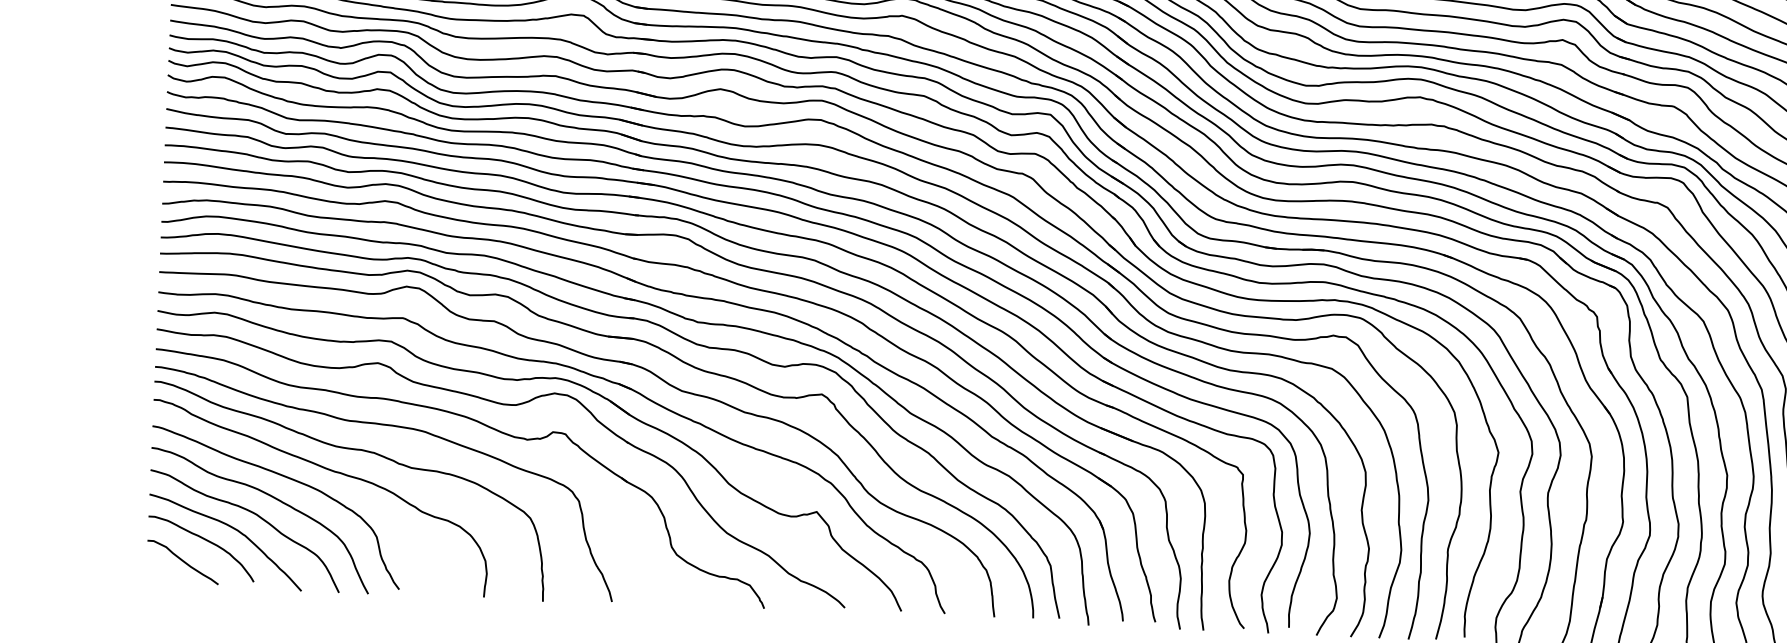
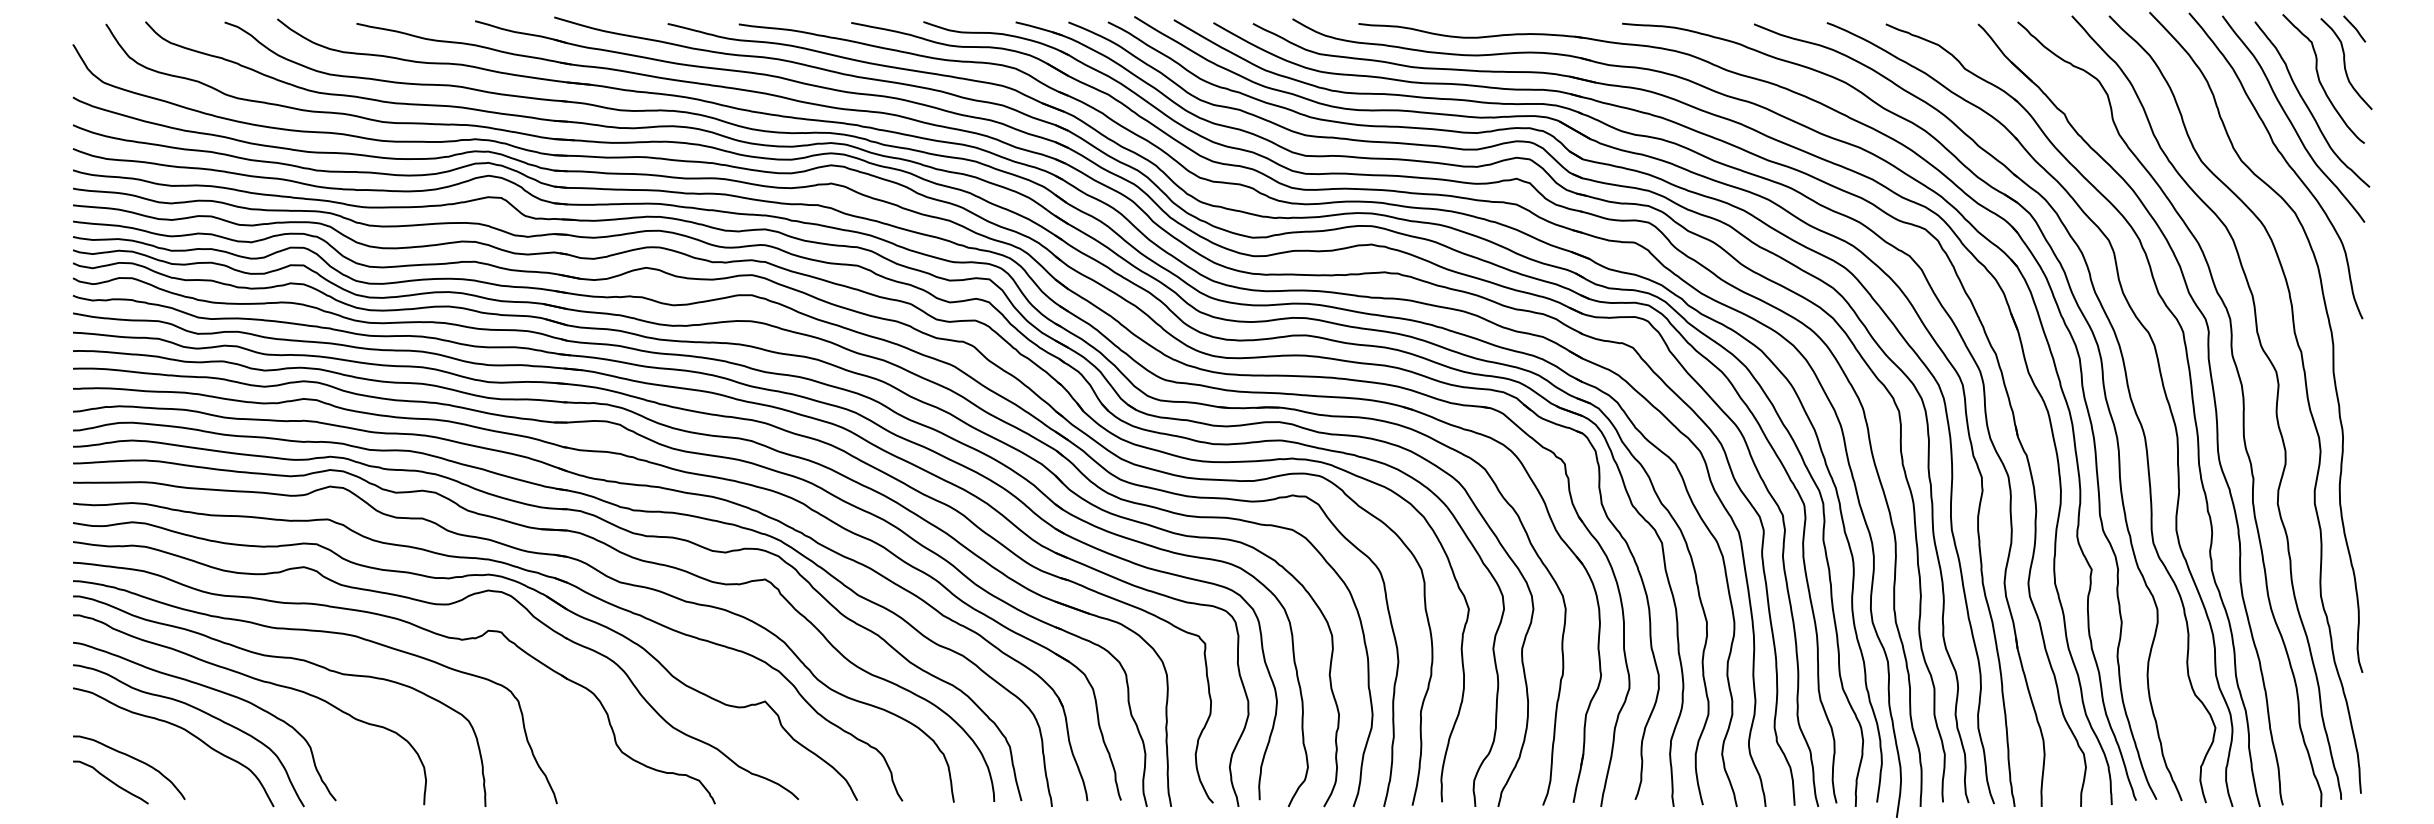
curve: (232, 528) -> (160, 745), removed

